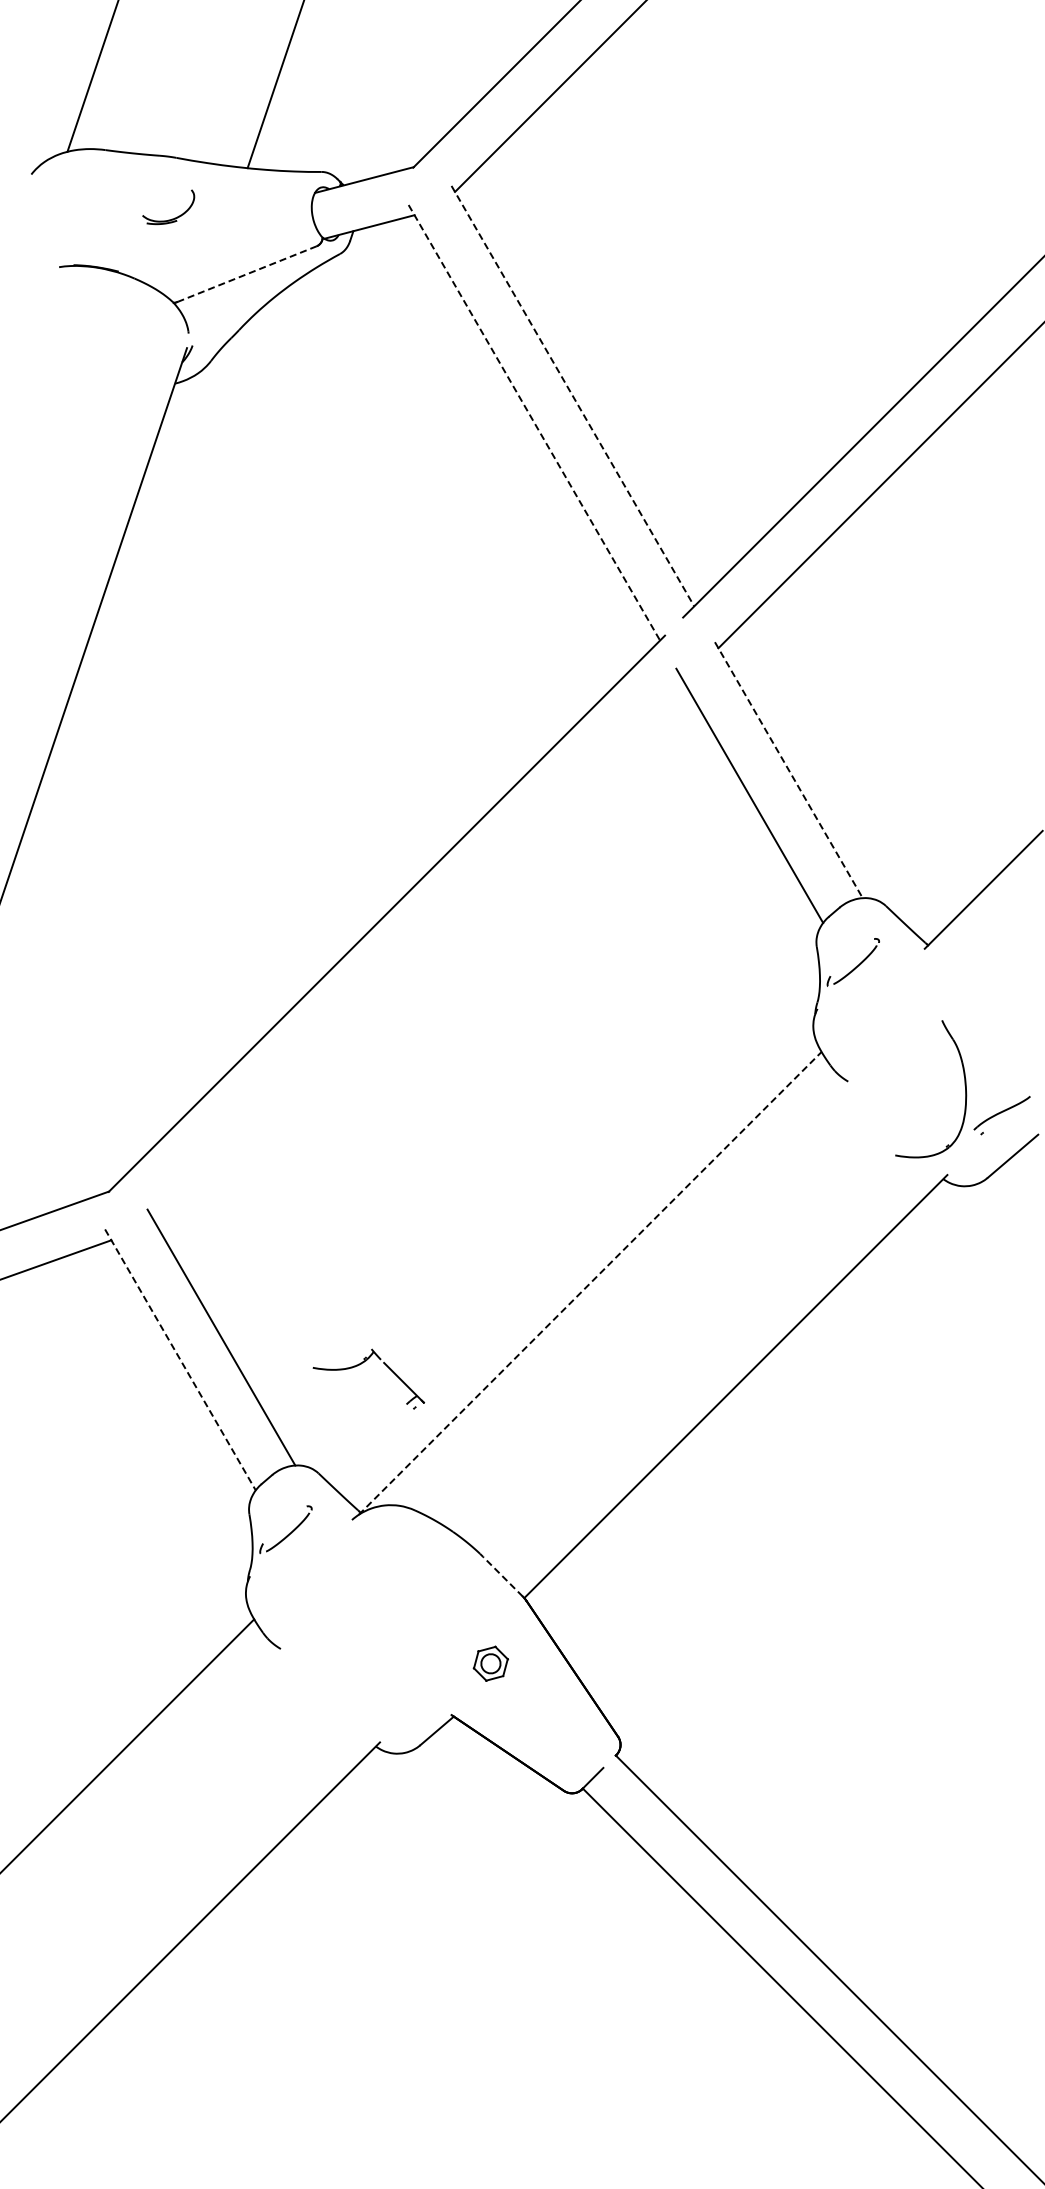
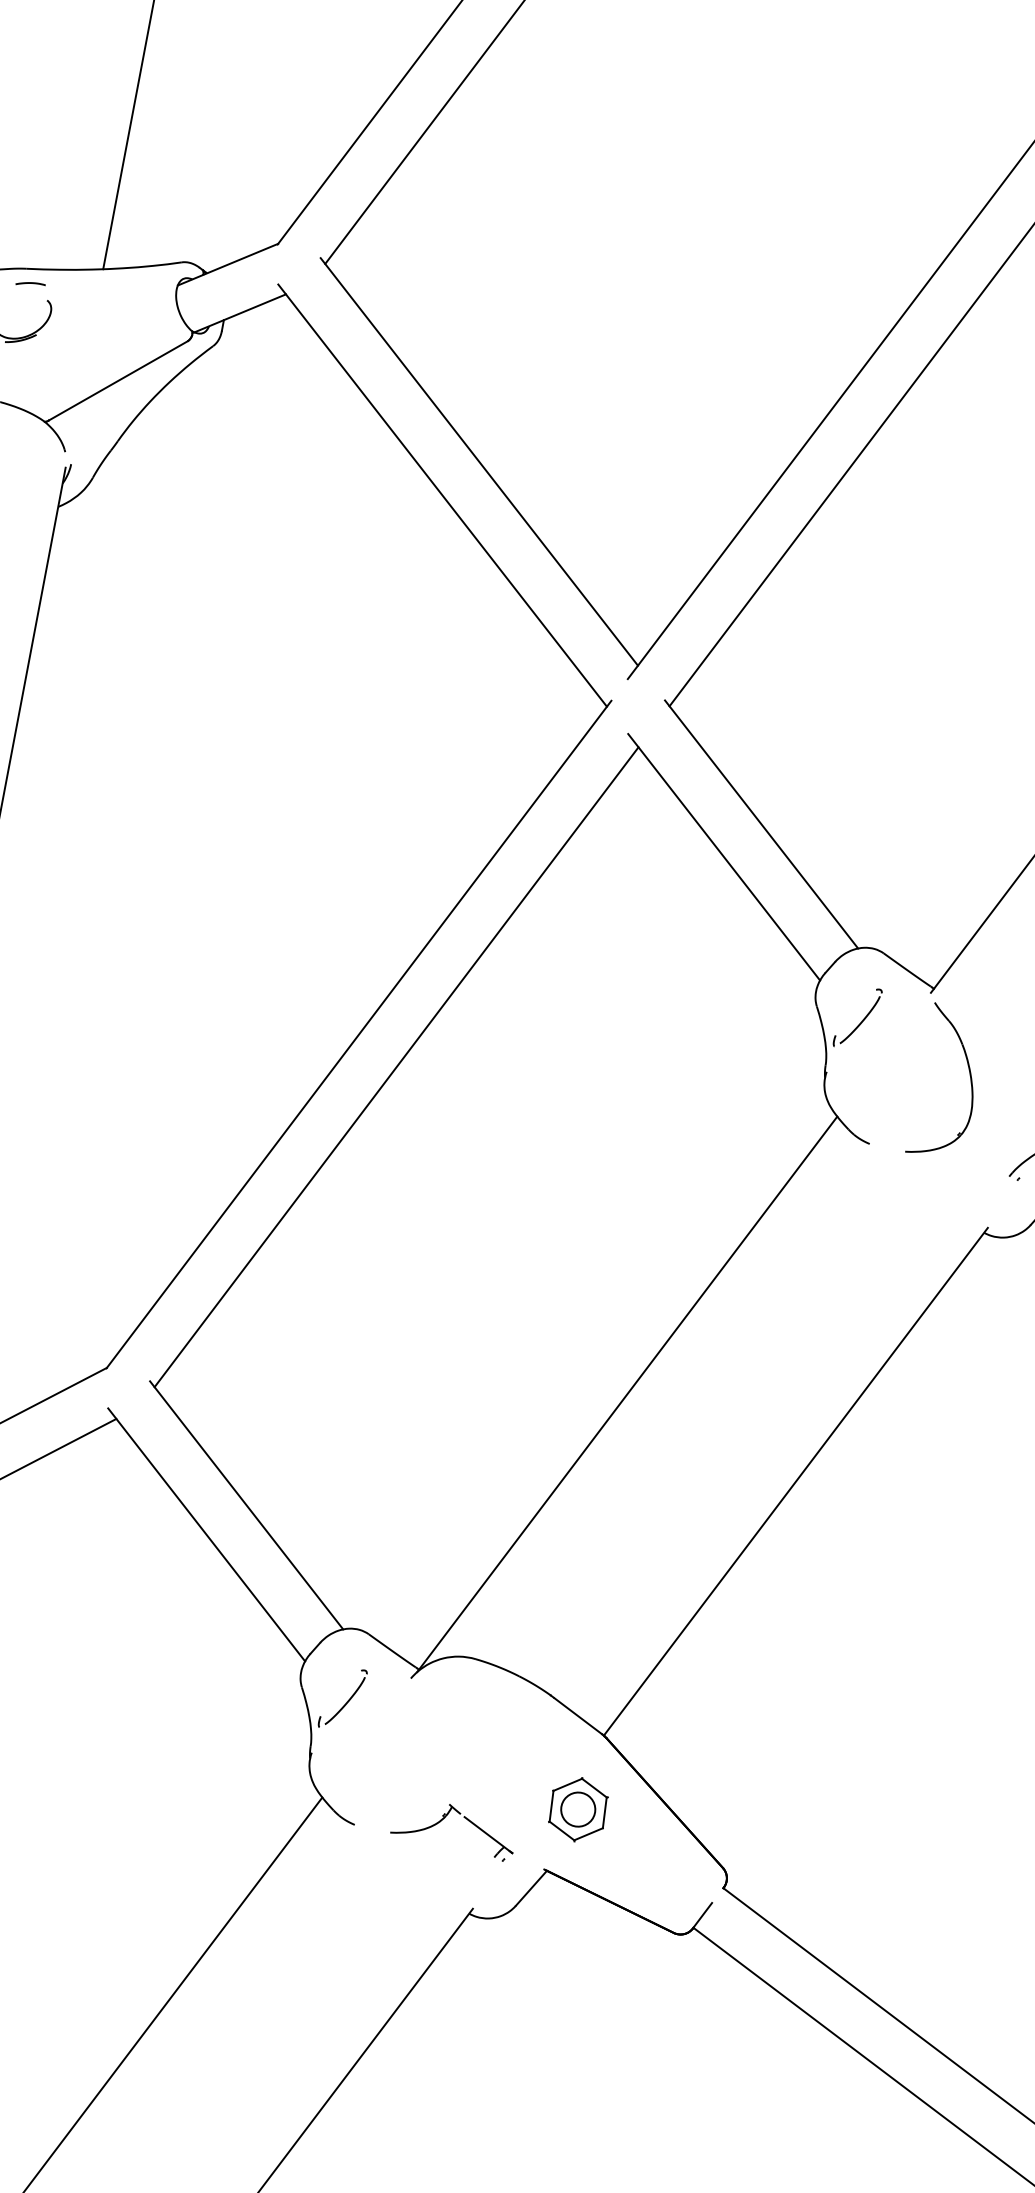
curve: (178, 172) -> (30, 283), added
line: (247, 274) -> (118, 381), dashed -> solid
line: (572, 396) -> (478, 462), dashed -> solid
line: (534, 423) -> (442, 496), dashed -> solid
line: (788, 770) -> (761, 824), dashed -> solid
line: (417, 948) -> (396, 1066), added
part: (964, 1085) -> (967, 1067), moved
line: (590, 1283) -> (627, 1394), dashed -> solid
line: (180, 1359) -> (206, 1534), dashed -> solid
part: (361, 1364) -> (440, 1822), moved
line: (502, 1576) -> (577, 1716), dashed -> solid
part: (490, 1663) -> (577, 1809), size x1.67

